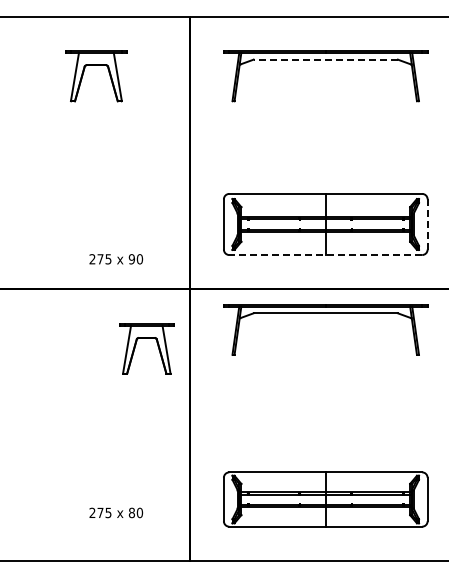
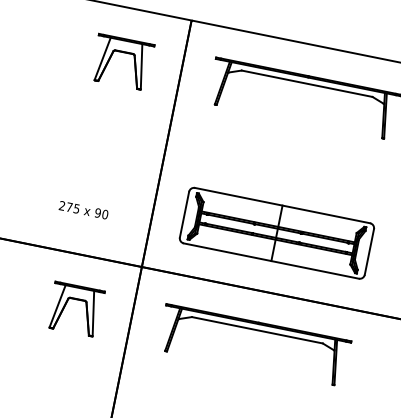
line: (325, 59) -> (306, 83), dashed -> solid
part: (96, 65) -> (124, 52), moved
line: (427, 223) -> (369, 251), dashed -> solid
line: (325, 255) -> (271, 261), dashed -> solid
text: (116, 259) -> (83, 210), moved
part: (325, 313) -> (257, 330), moved
part: (146, 338) -> (77, 299), moved

